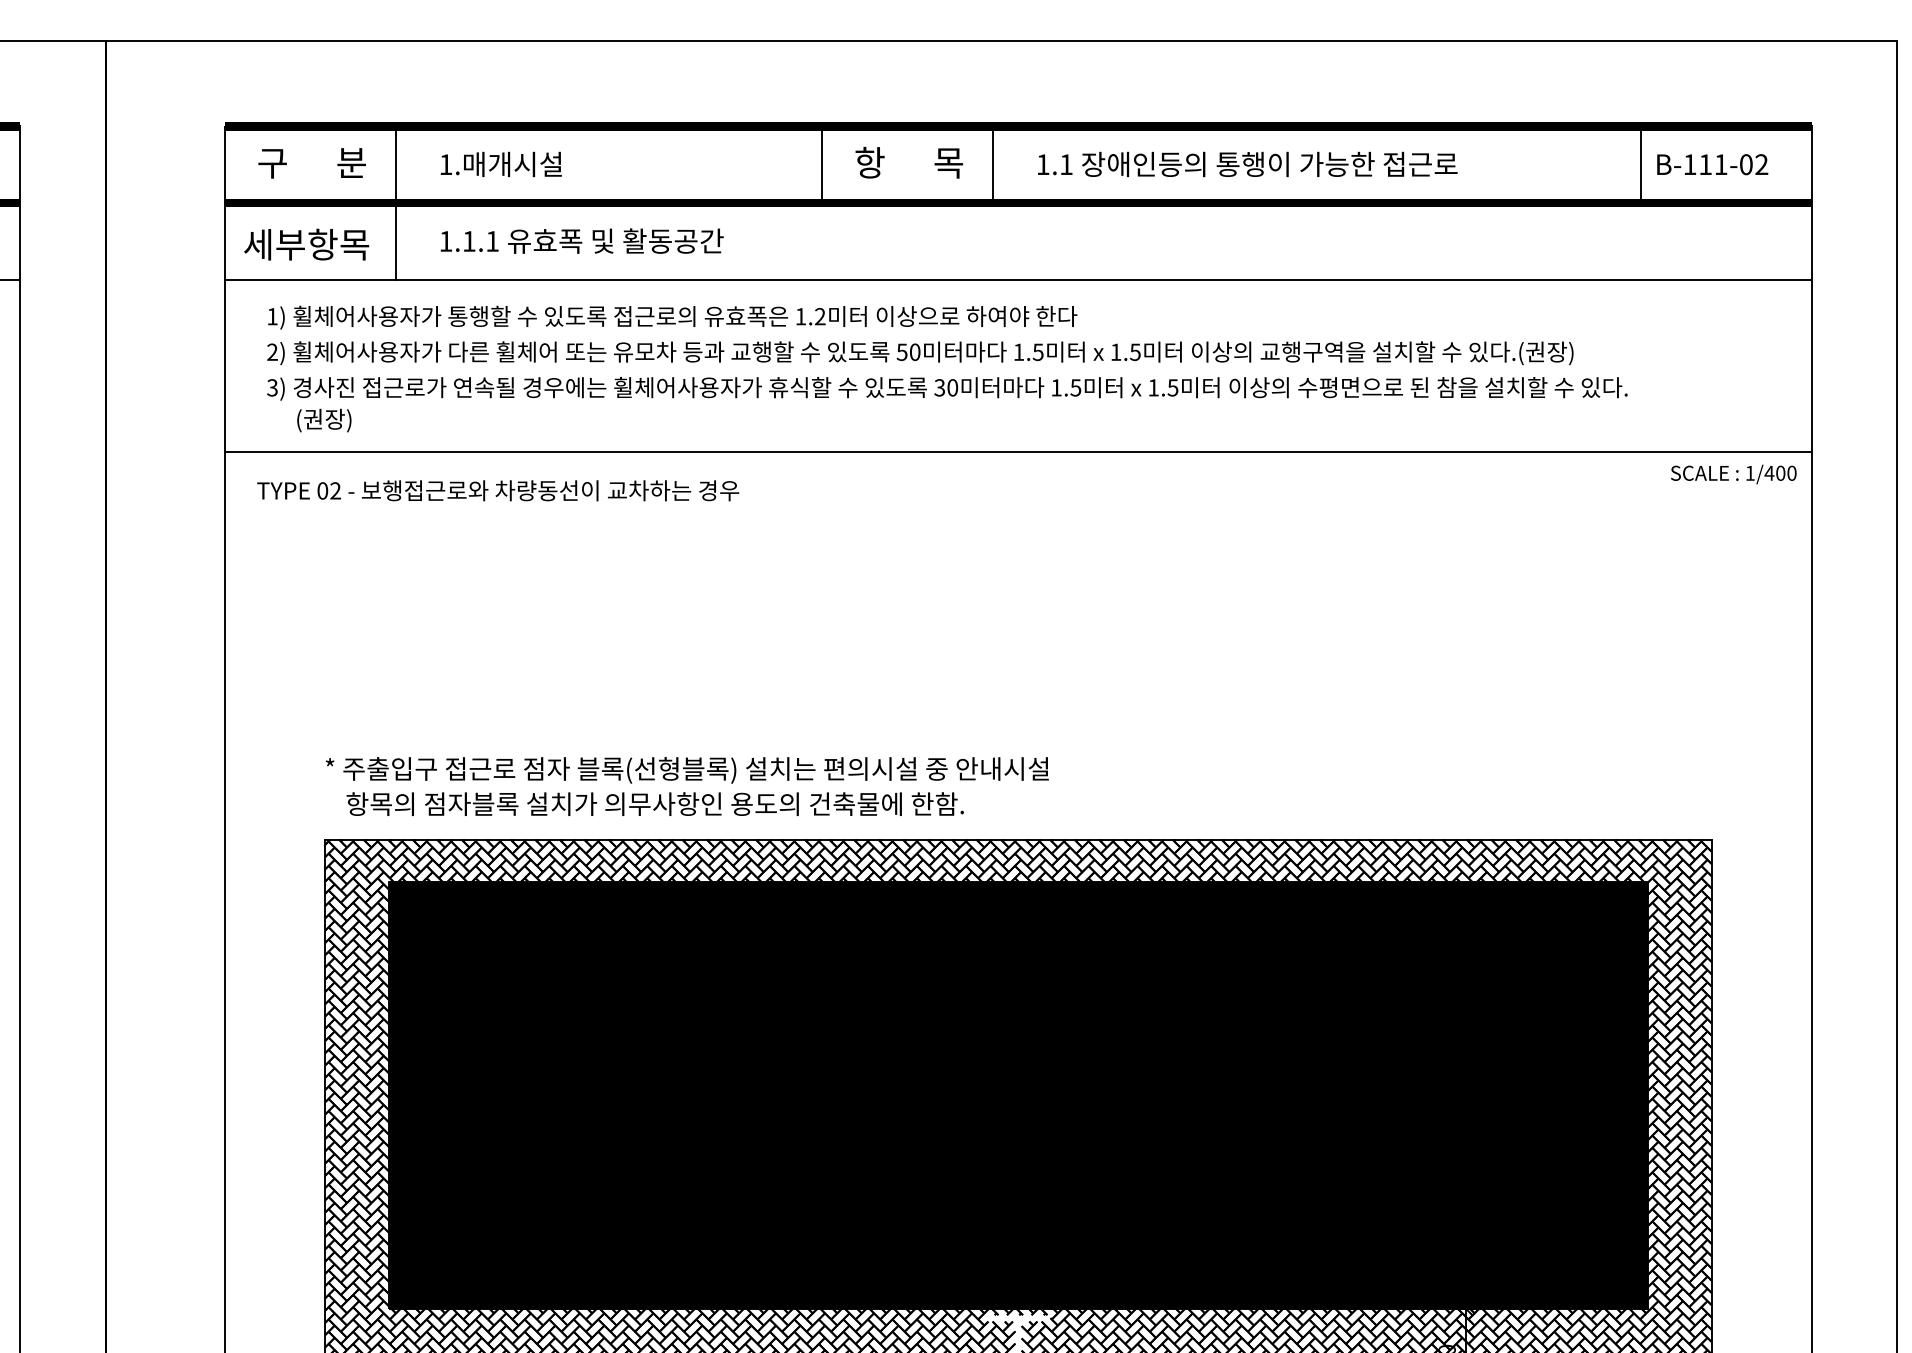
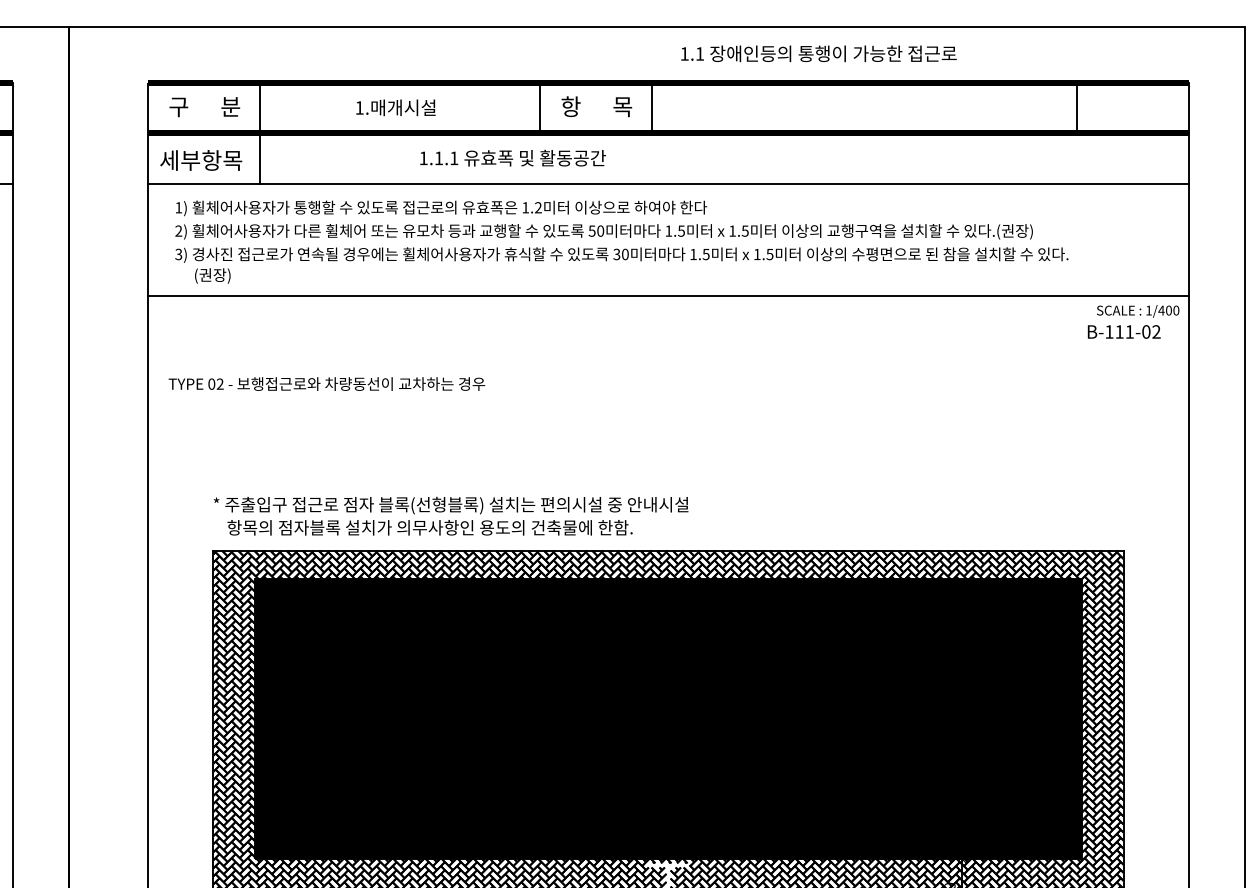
text: (500, 163) -> (395, 107), moved
text: (1246, 163) -> (818, 53), moved
text: (1711, 163) -> (1123, 331), moved
text: (581, 240) -> (512, 157), moved
text: (497, 489) -> (326, 383), moved

